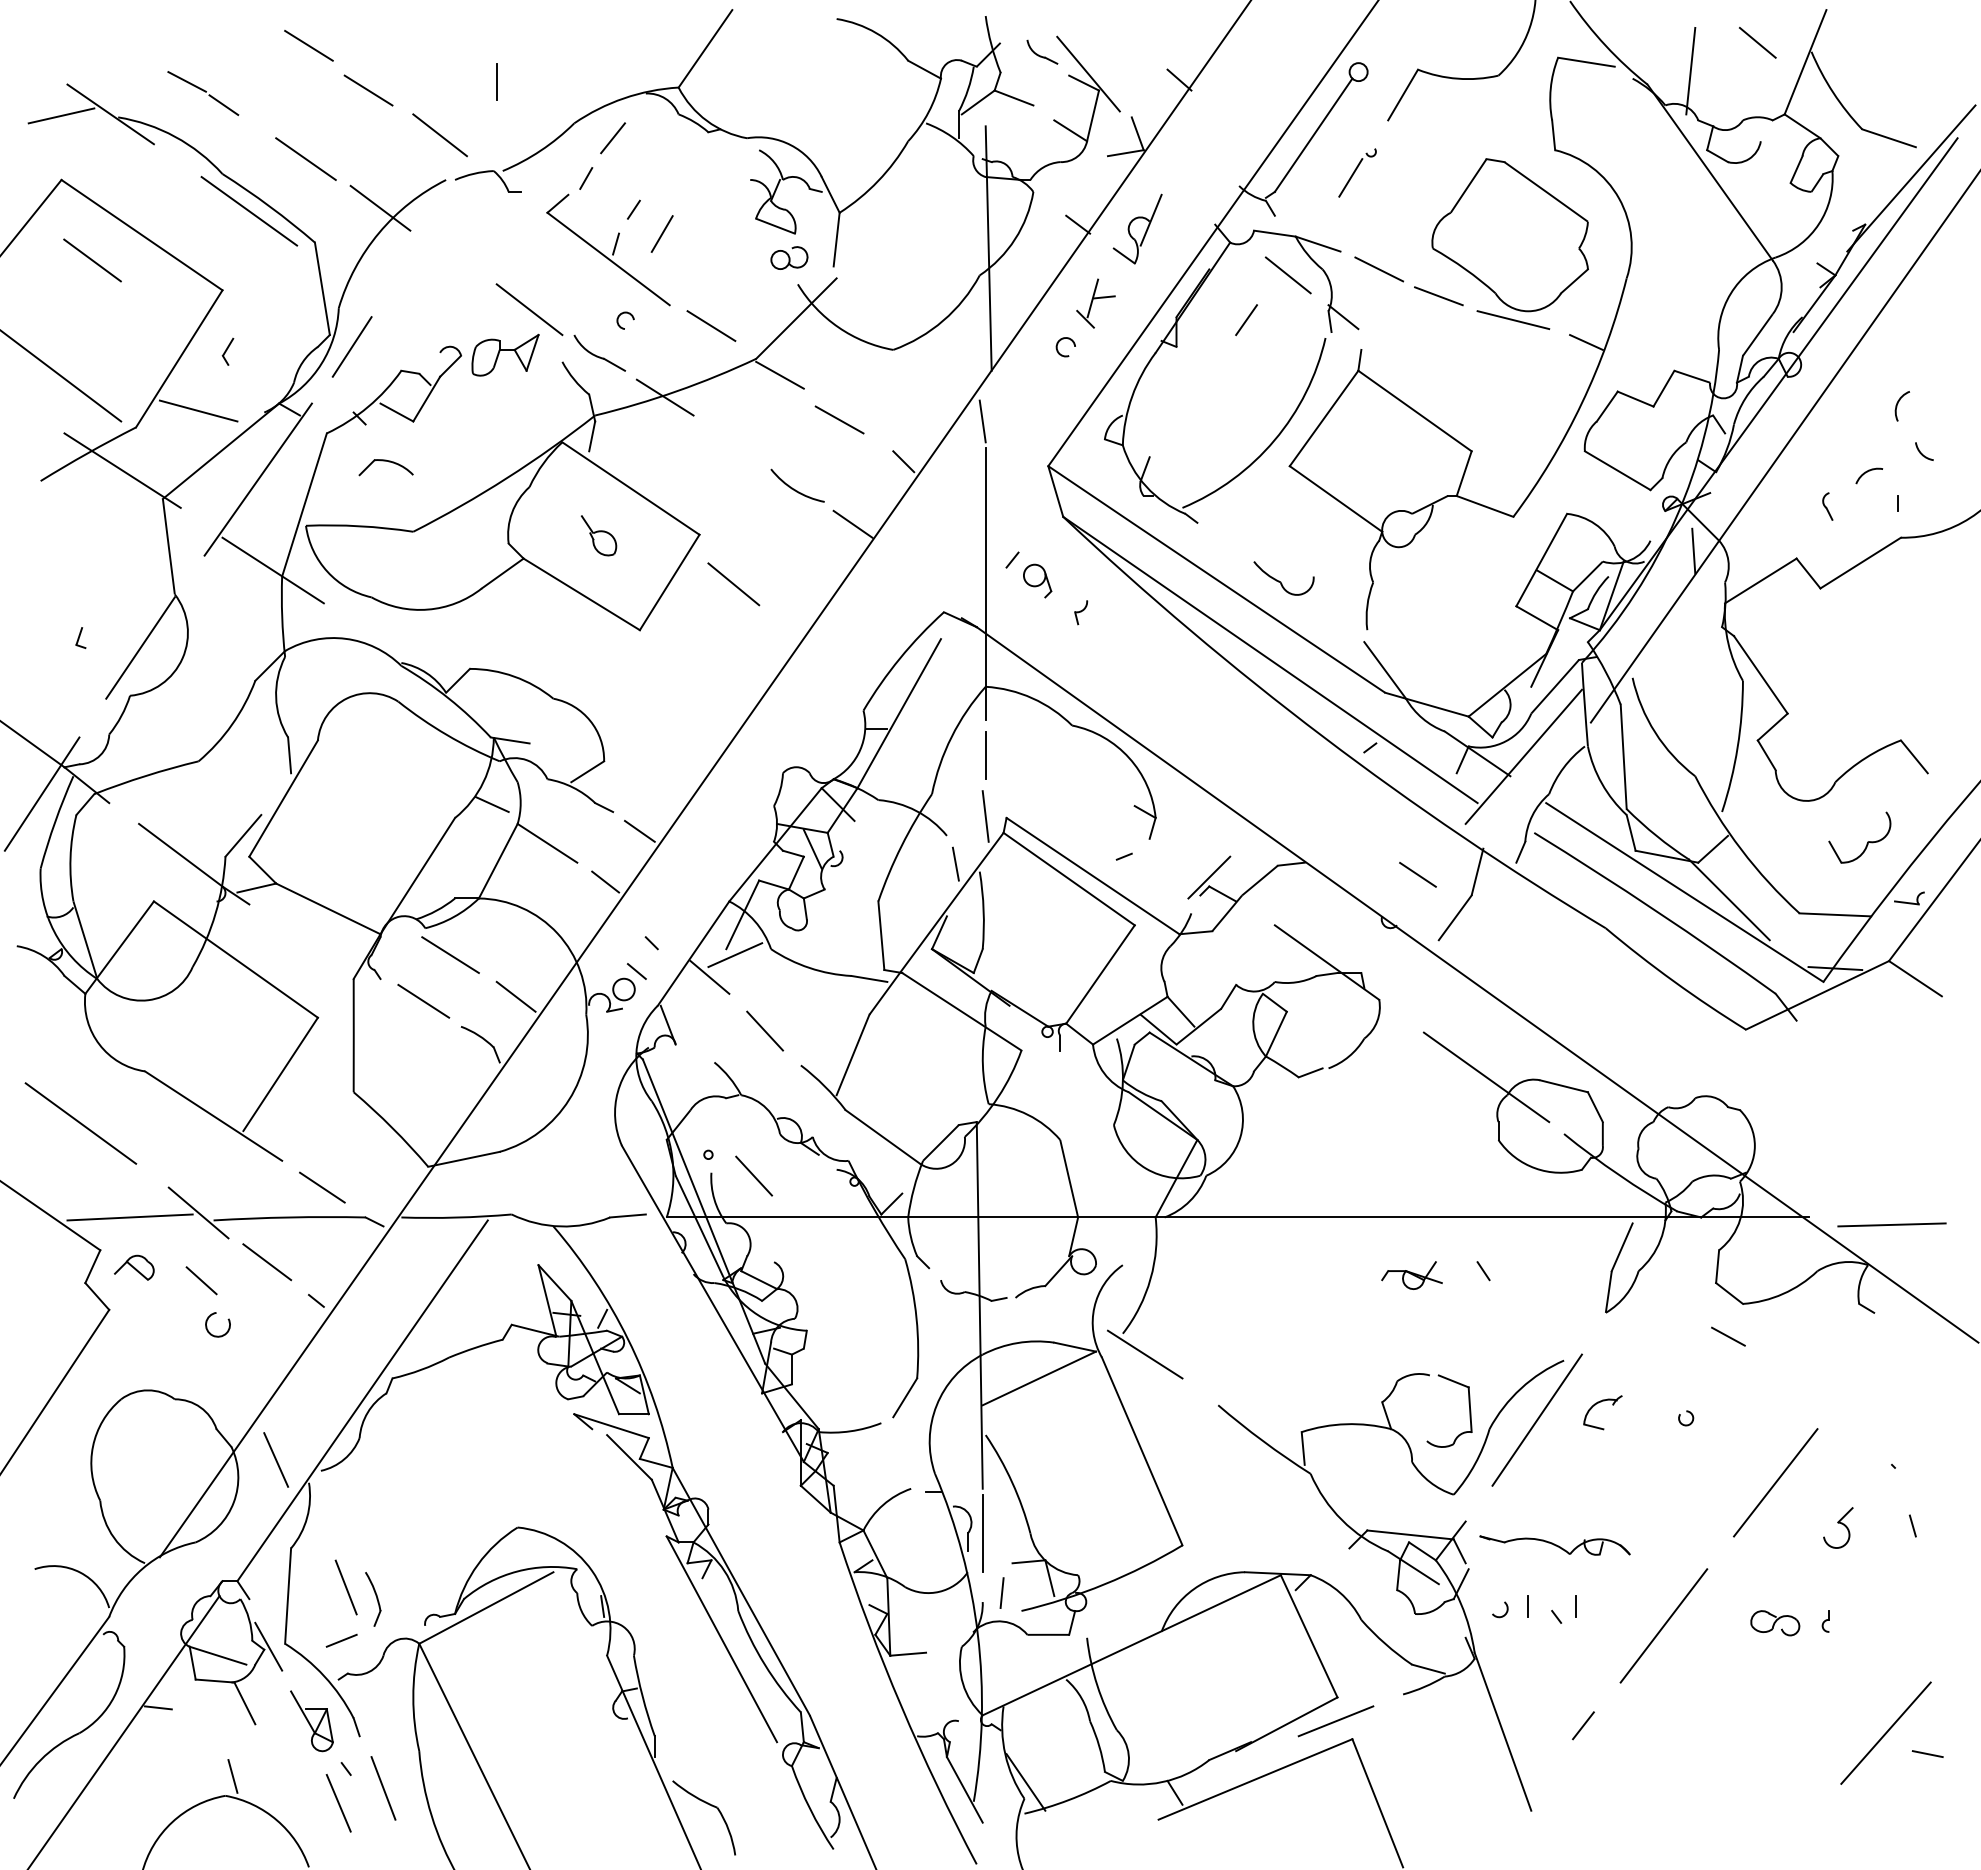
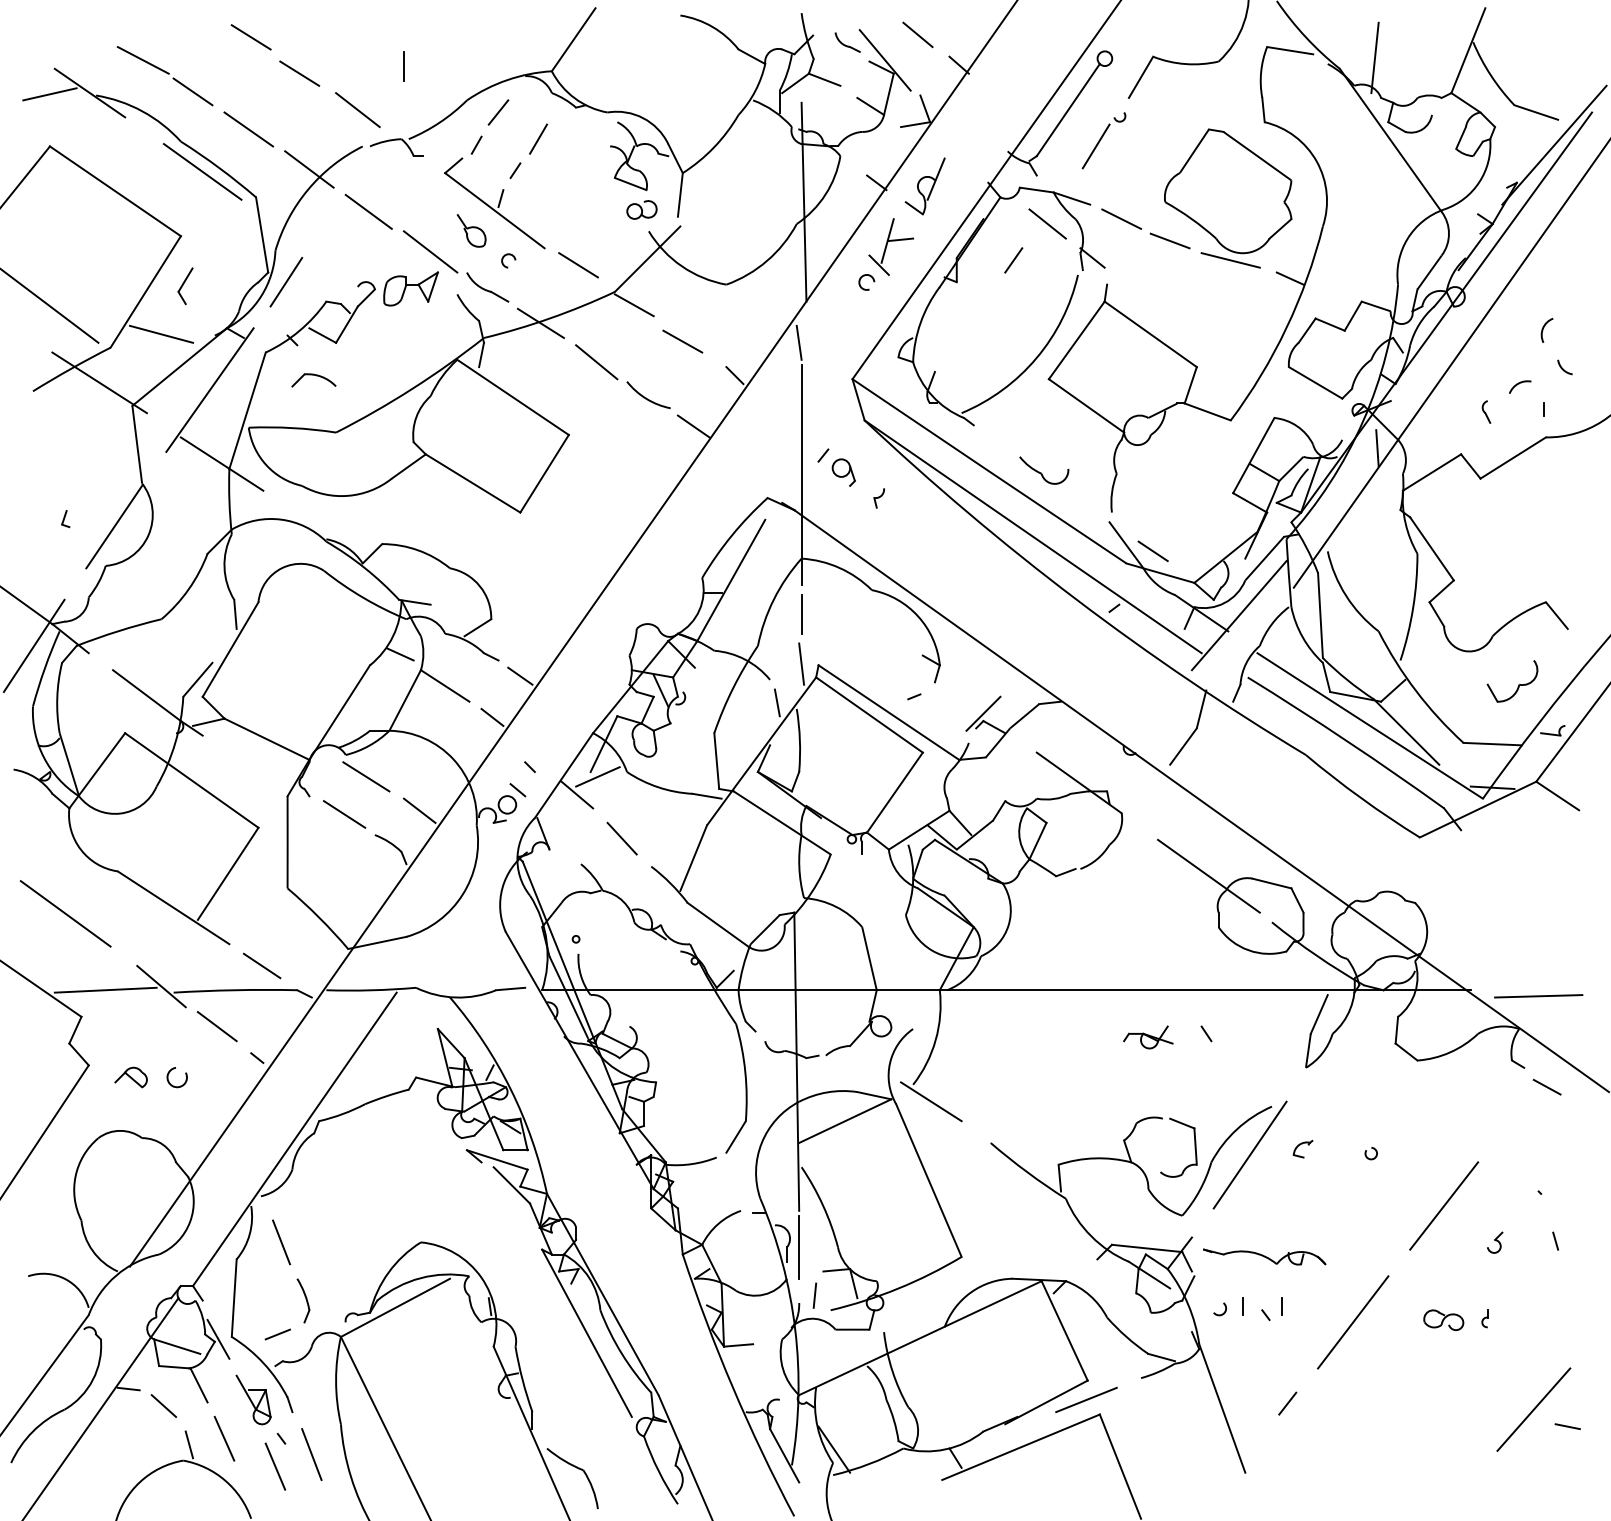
line: (1757, 42) -> (917, 34), moved
part: (203, 93) -> (165, 76), size x1.67
part: (1357, 172) -> (1103, 140), size x1.43
line: (661, 233) -> (537, 138), moved
line: (92, 260) -> (368, 211), moved
part: (1095, 303) -> (890, 246), size x1.43
part: (227, 351) -> (184, 285), size x1.67
part: (598, 535) -> (471, 230), moved
line: (733, 584) -> (596, 362), moved
line: (1417, 874) -> (1152, 551), moved
line: (754, 1175) -> (613, 956), removed
part: (134, 1267) -> (131, 1077), moved
line: (201, 1280) -> (163, 1405), moved
line: (1728, 1336) -> (1547, 1087), moved
part: (1601, 1412) -> (1302, 1148), size x0.62
line: (276, 1459) -> (224, 1438), moved
part: (1838, 1527) -> (1495, 1242), size x0.62
line: (345, 1587) -> (280, 1242), moved

